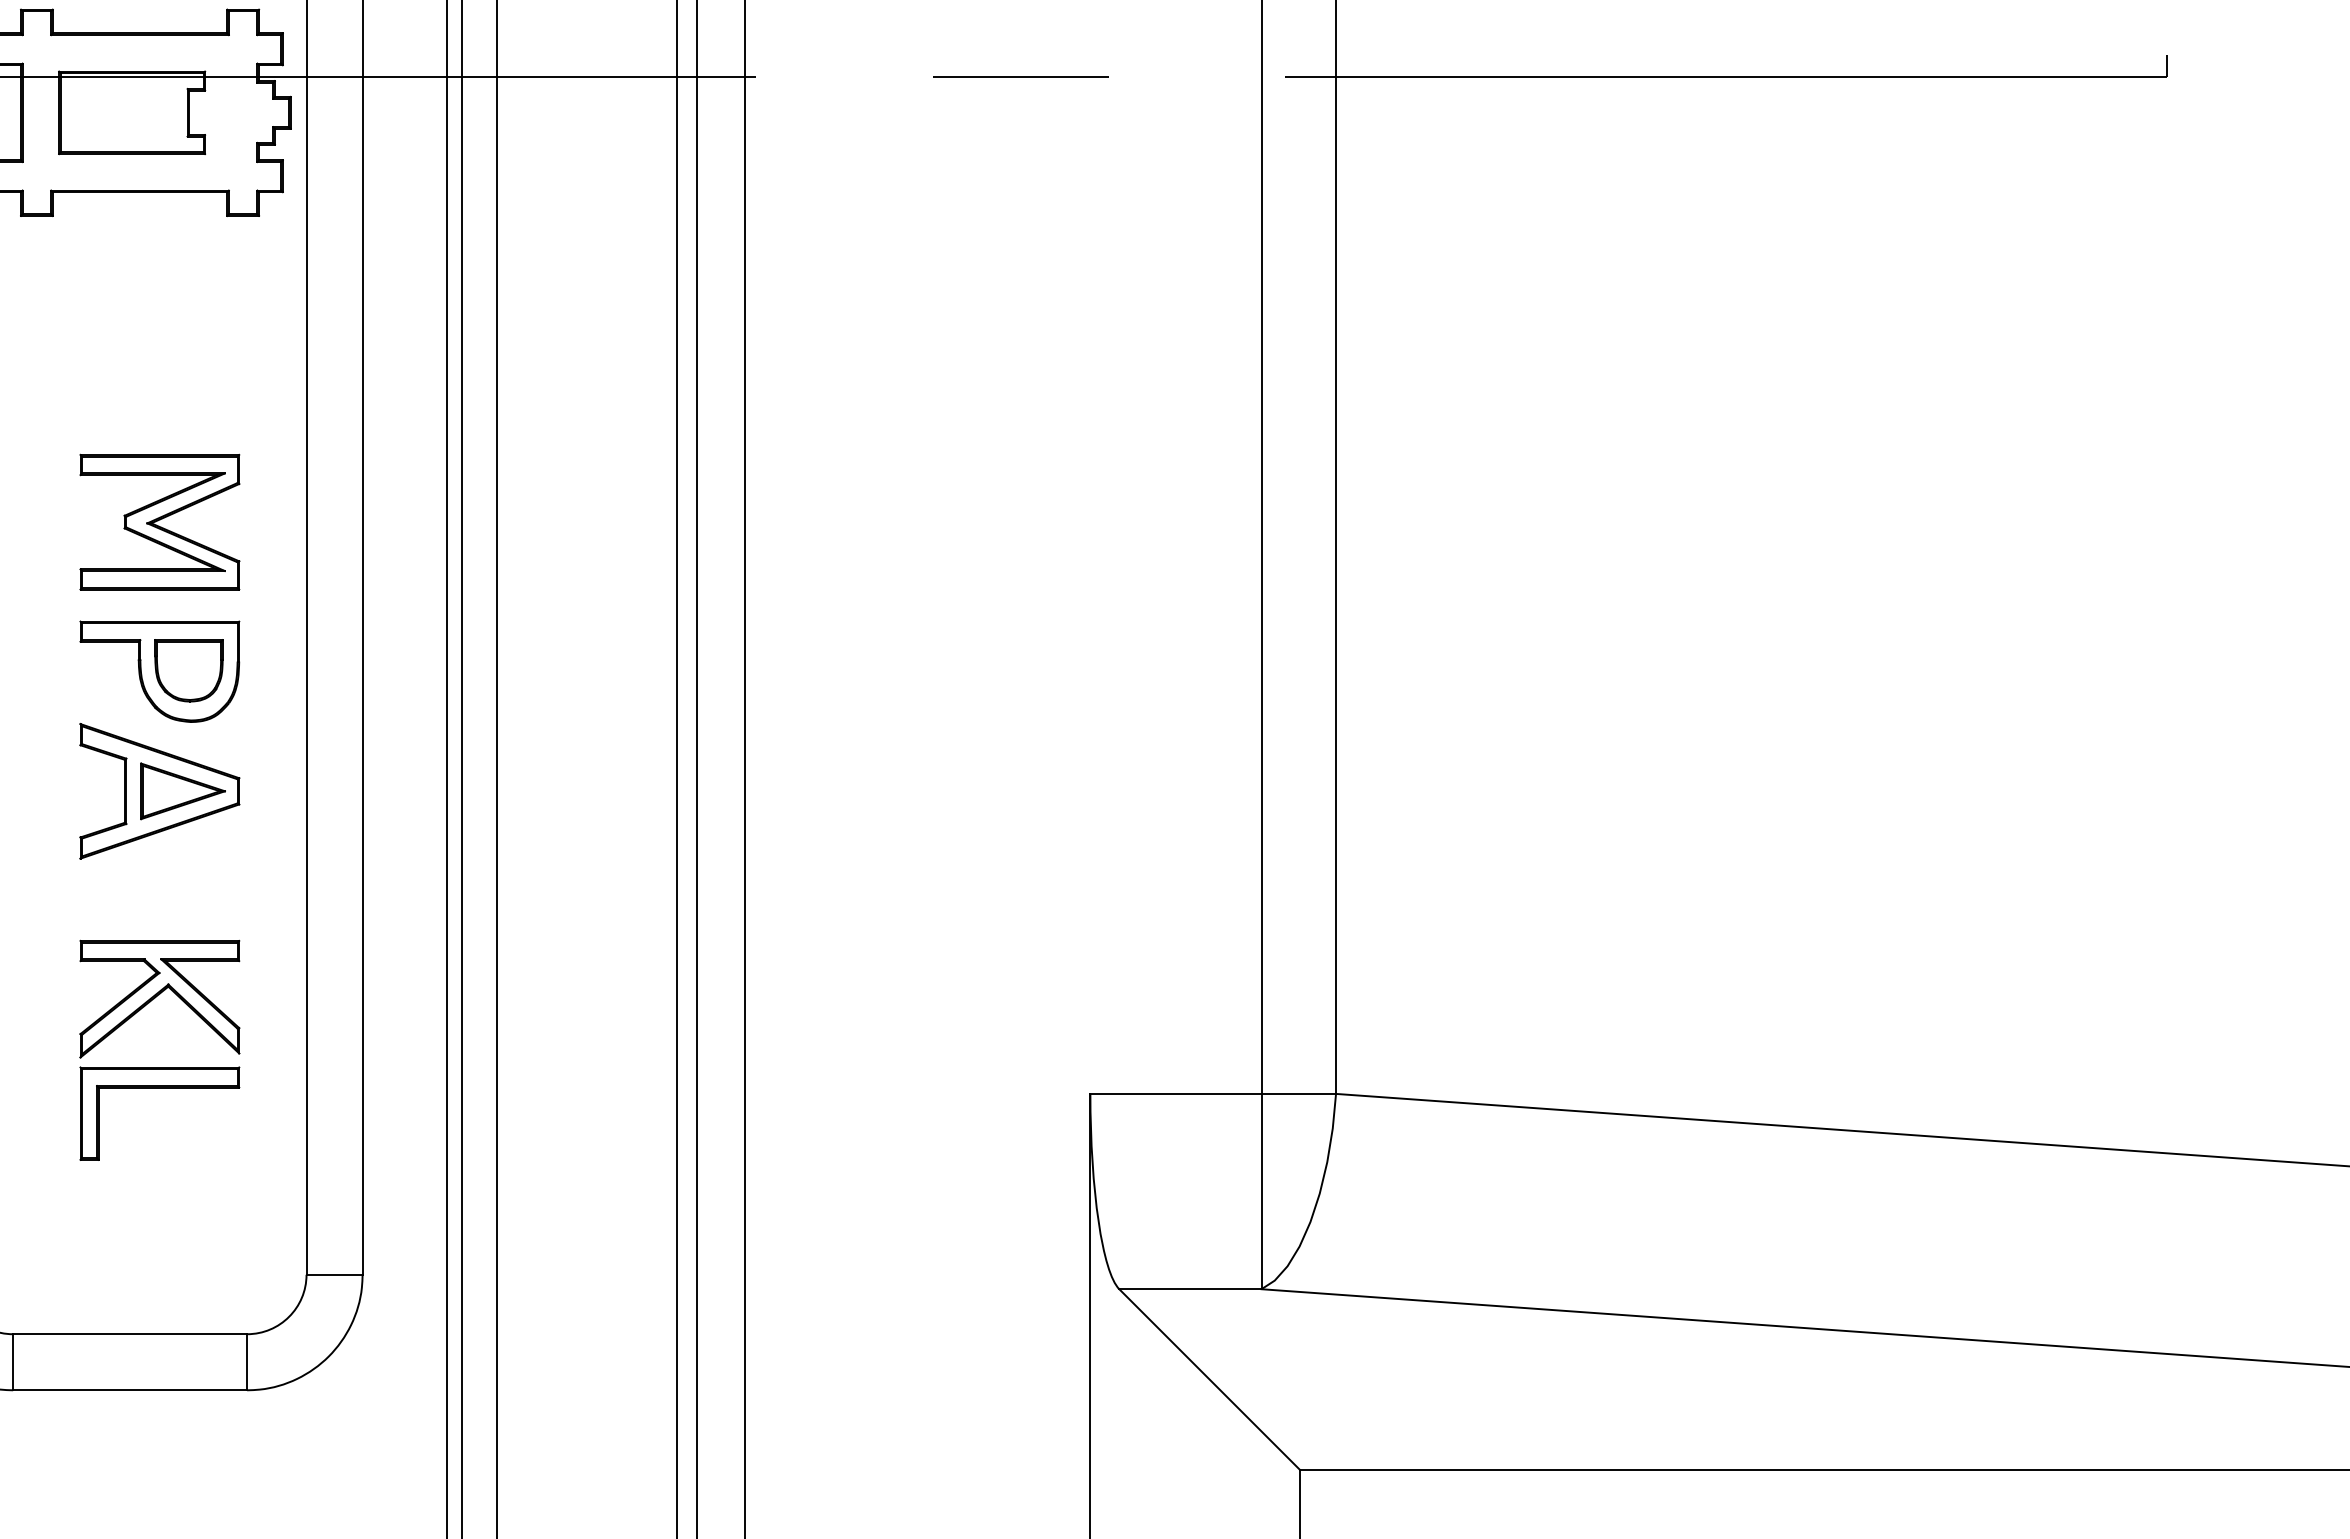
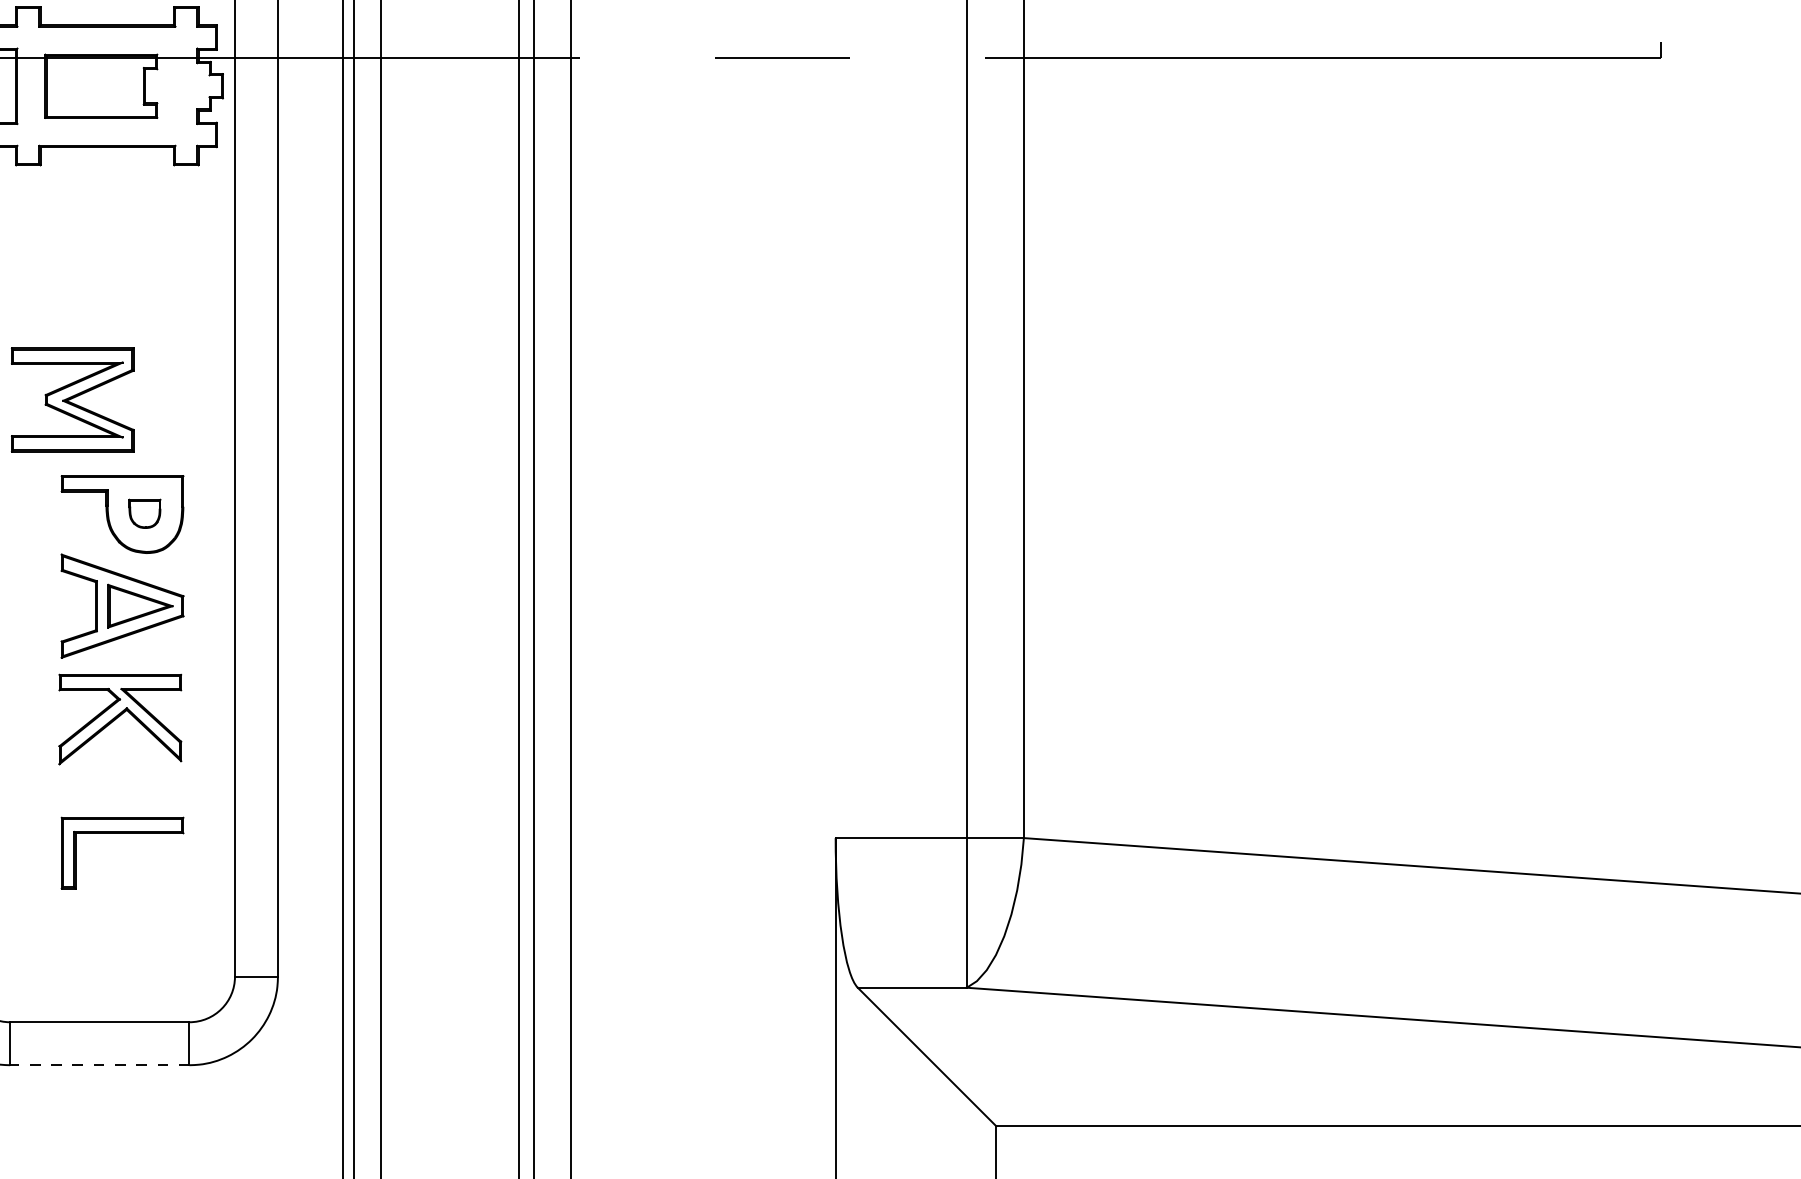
part: (159, 521) -> (72, 399), moved
part: (188, 670) -> (144, 513), size x0.6
part: (159, 998) -> (120, 719), moved
line: (130, 1390) -> (100, 1065), solid -> dashed

